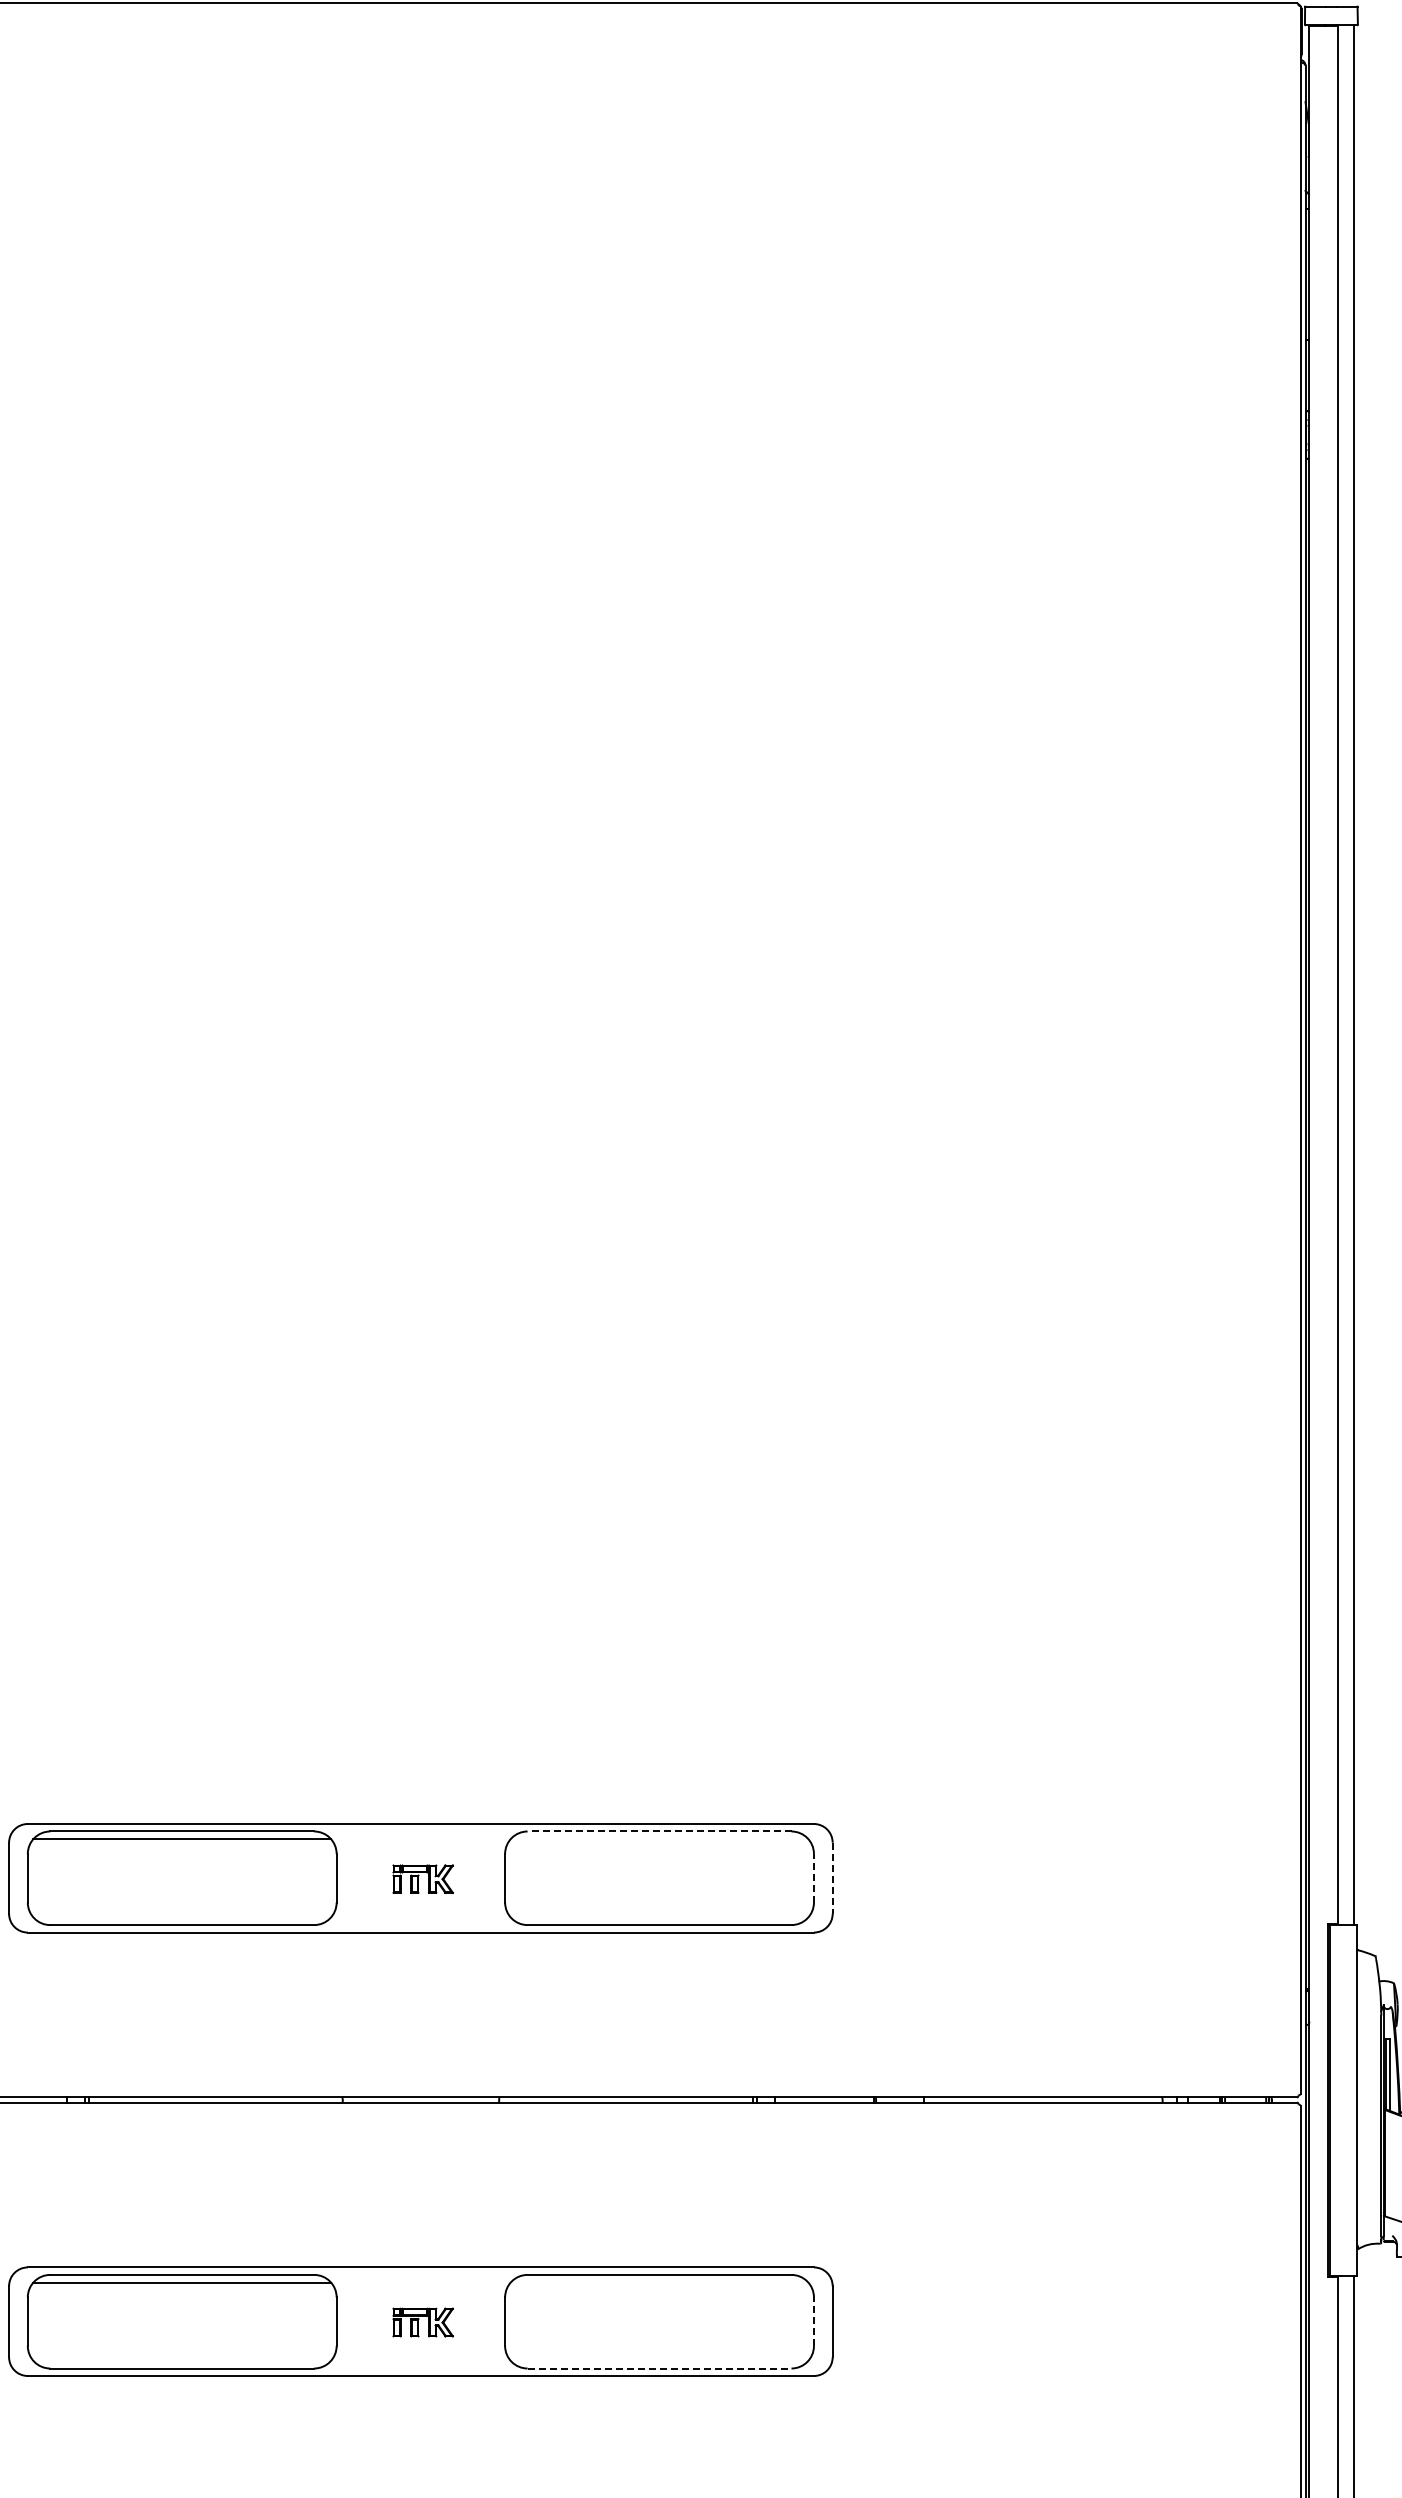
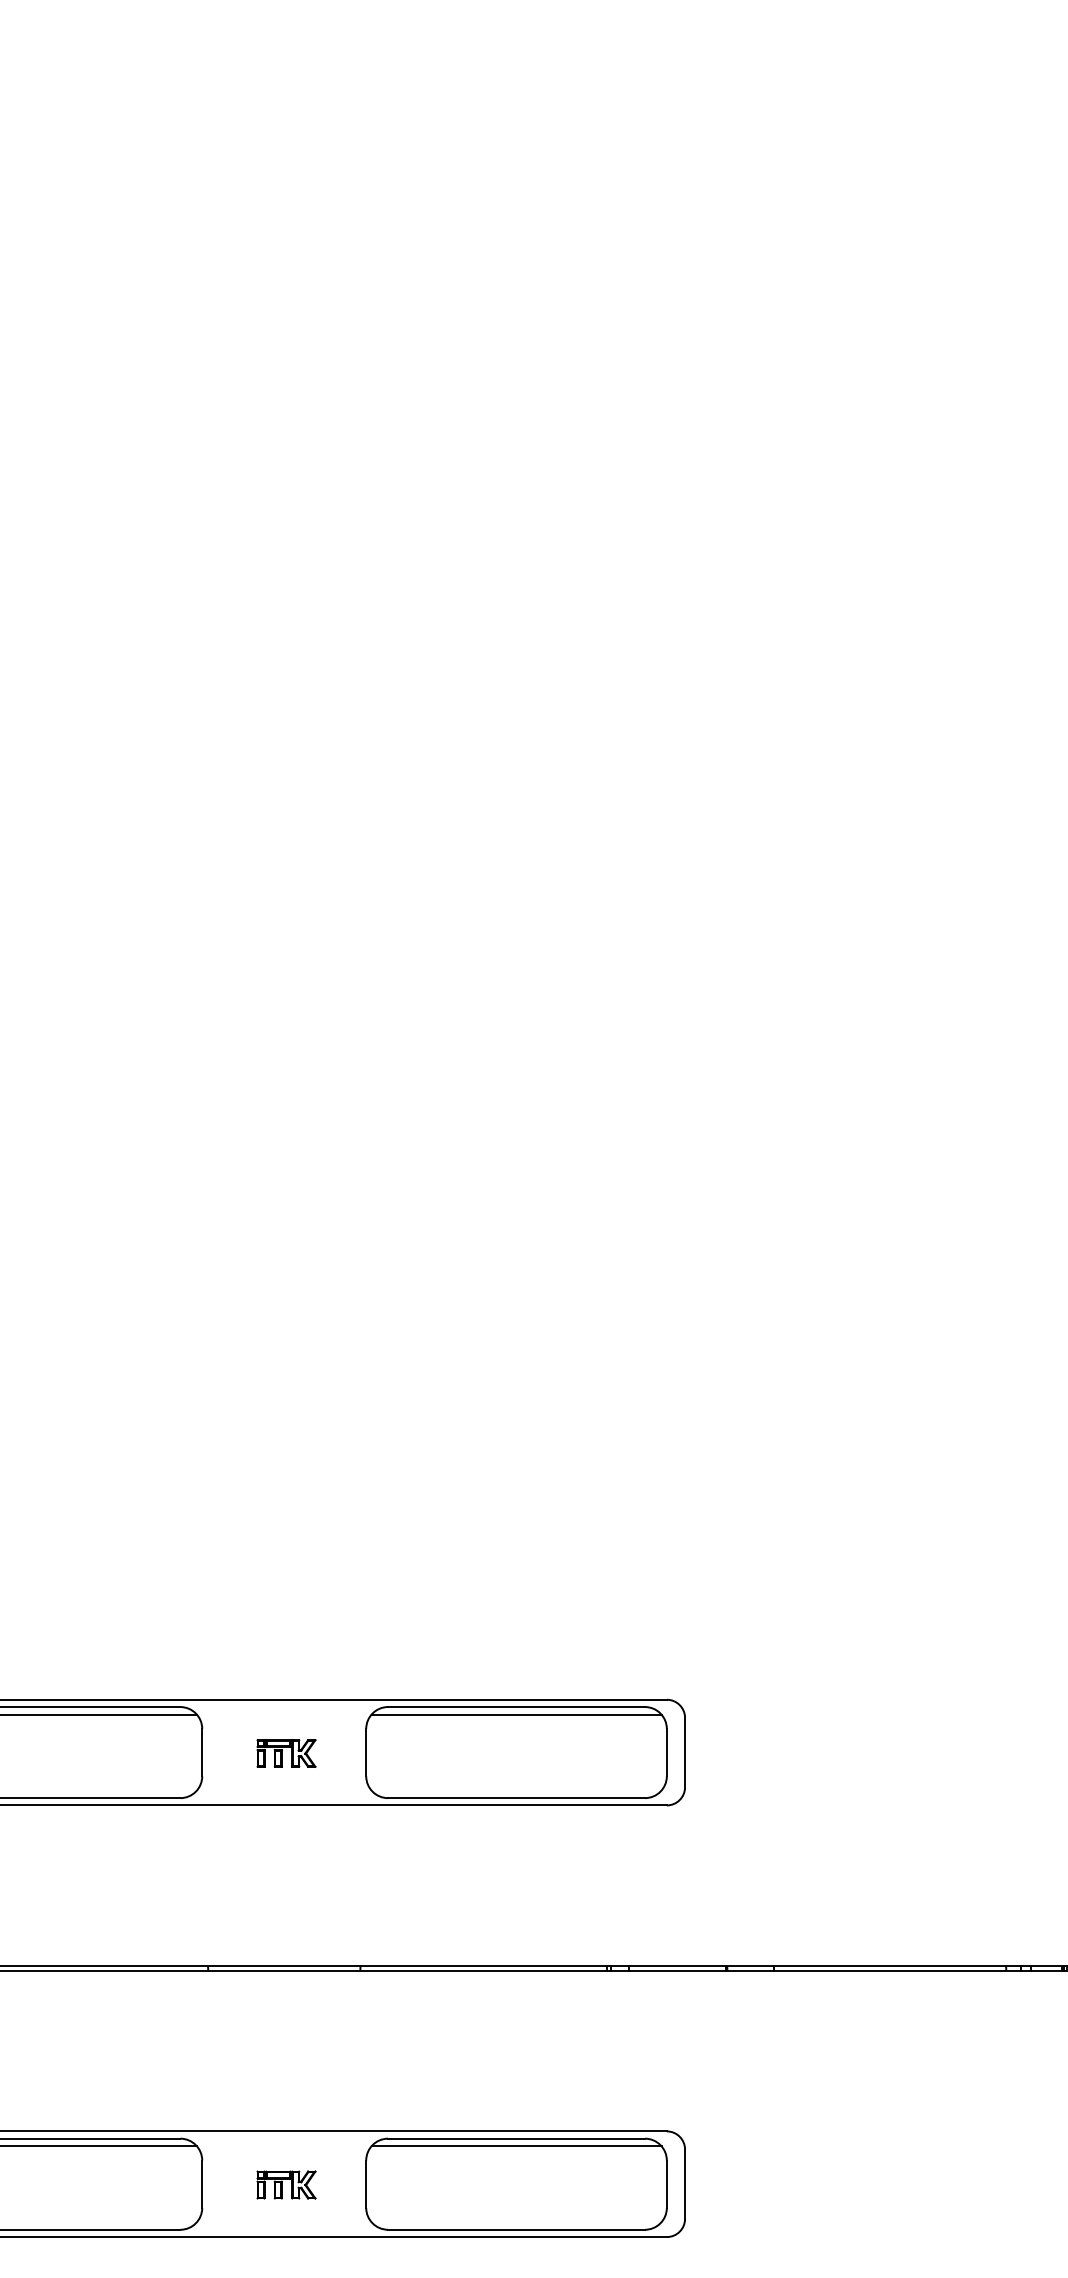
line: (659, 1831) -> (516, 1707), dashed -> solid
line: (659, 1839) -> (516, 1714), added
line: (813, 1877) -> (666, 1751), dashed -> solid
line: (832, 1878) -> (684, 1752), dashed -> solid
line: (659, 2282) -> (516, 2146), added
line: (813, 2321) -> (666, 2184), dashed -> solid
line: (659, 2368) -> (516, 2229), dashed -> solid

